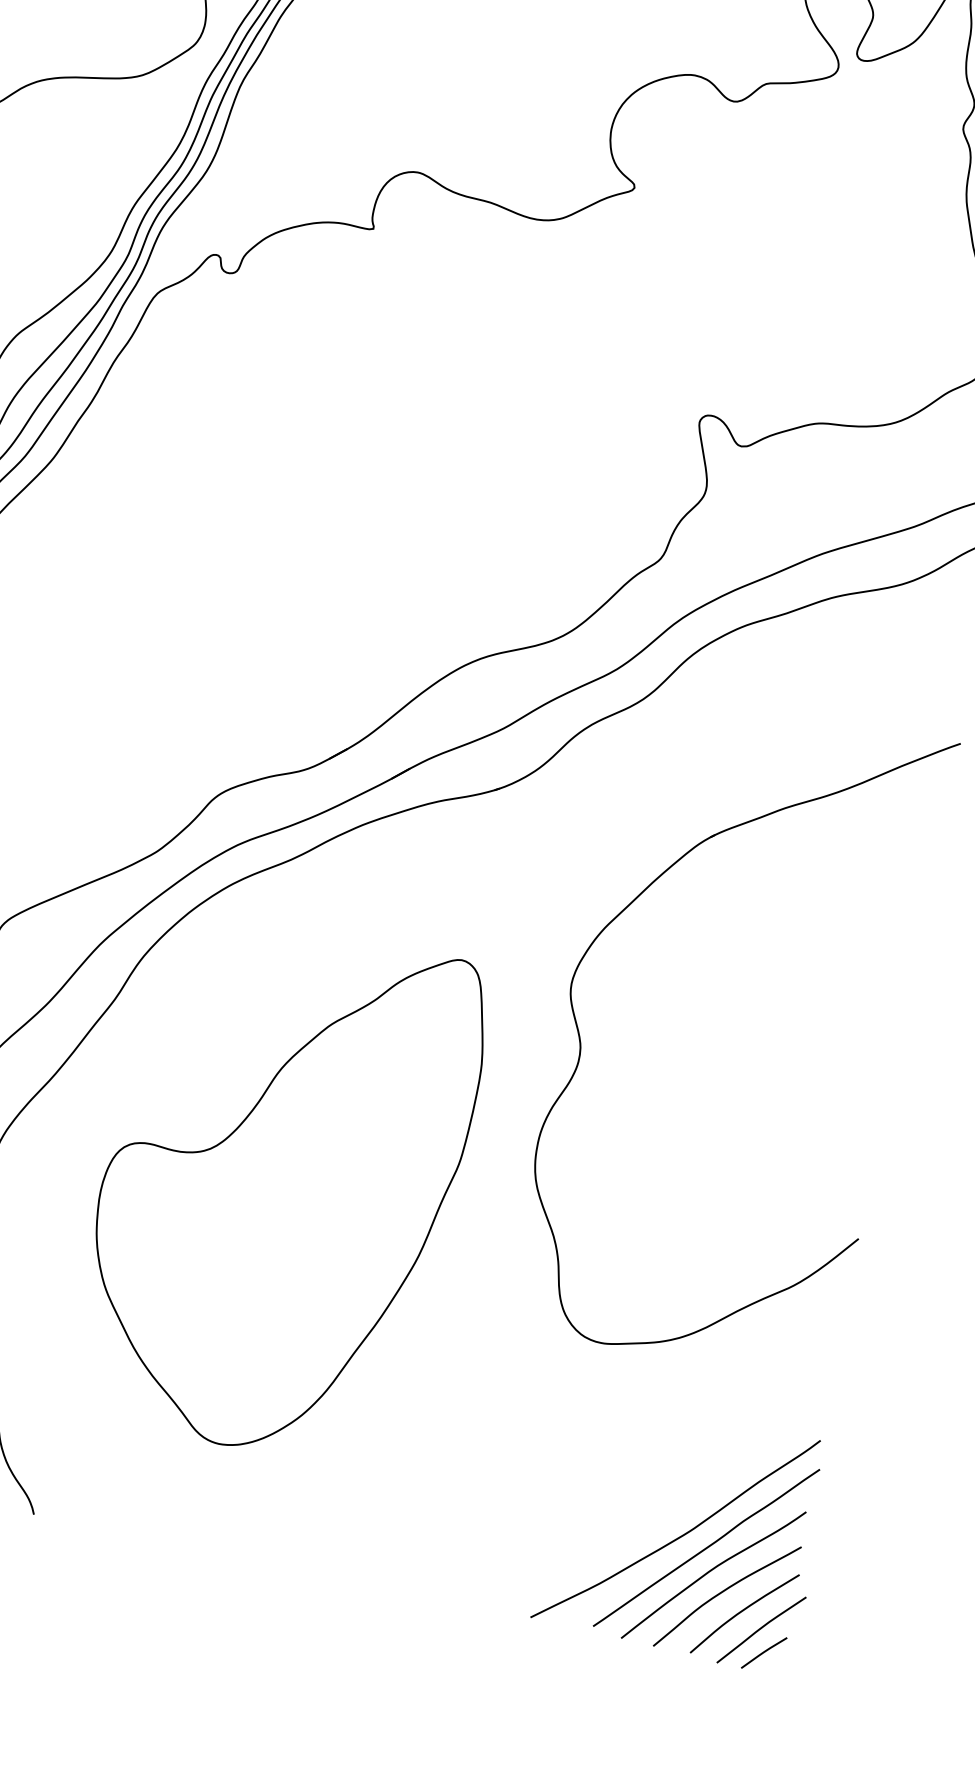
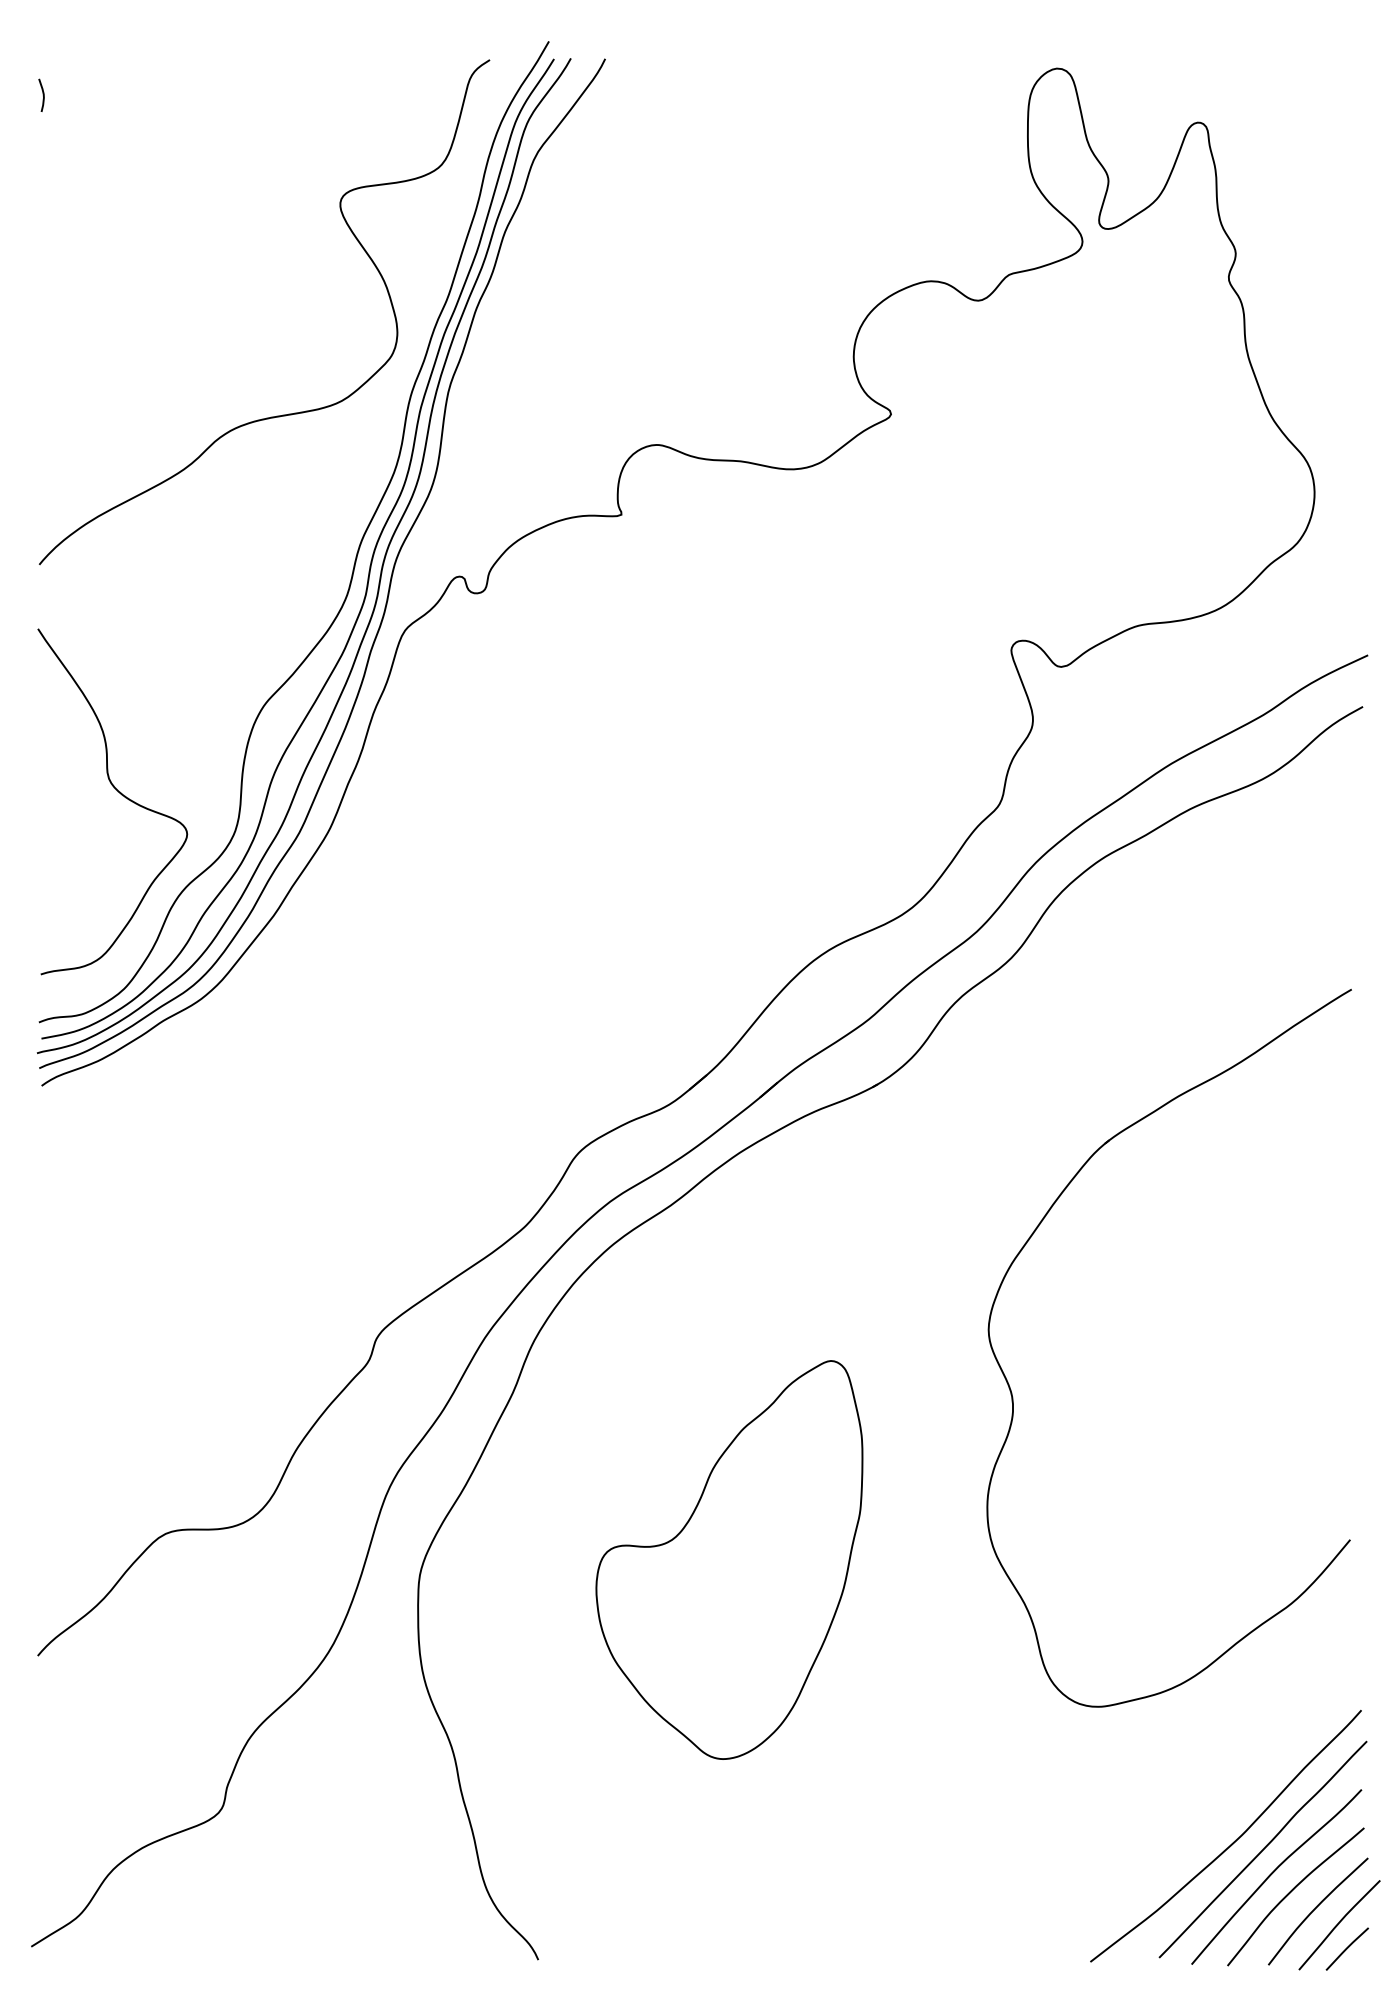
part: (581, 1044) -> (1012, 1392), moved
part: (279, 1189) -> (729, 1559), size x0.7

